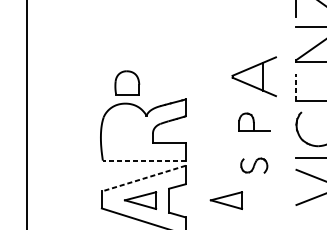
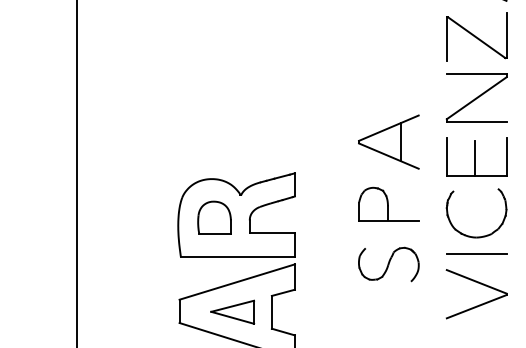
part: (127, 82) -> (214, 217), moved
line: (296, 87) -> (446, 156), dashed -> solid
line: (317, 88) -> (475, 158), added
part: (253, 121) -> (388, 203), size x1.43
line: (144, 160) -> (237, 257), dashed -> solid
part: (253, 165) -> (388, 264), size x1.67
line: (143, 178) -> (236, 282), dashed -> solid
part: (226, 200) -> (350, 311), removed

